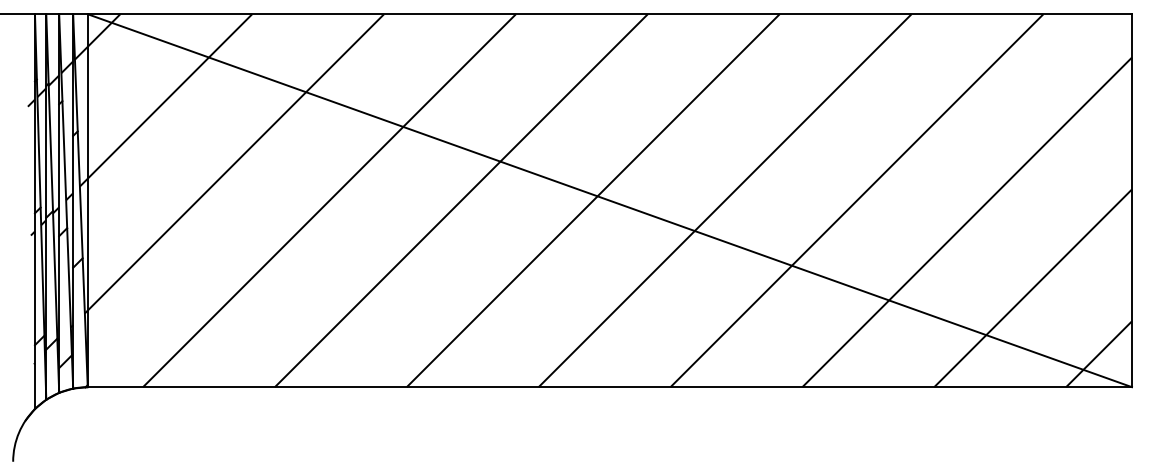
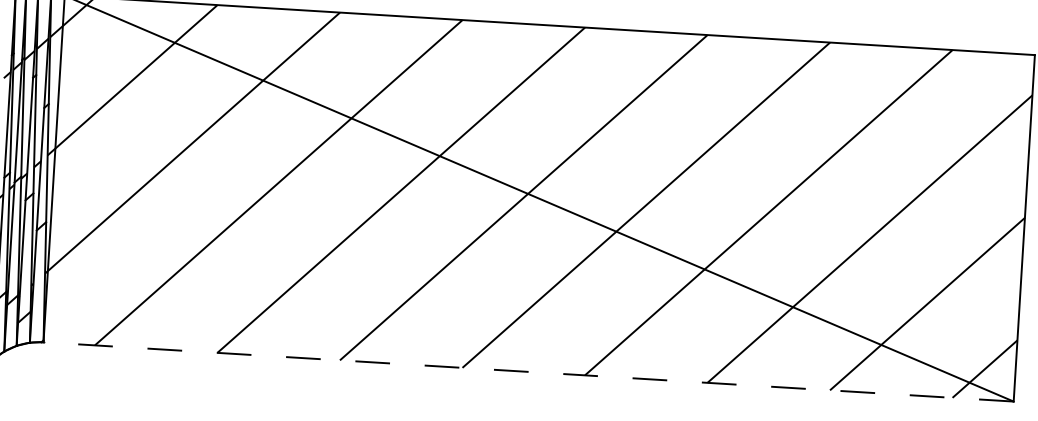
line: (609, 387) -> (528, 372), solid -> dashed

